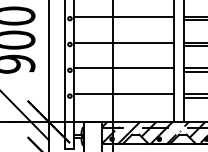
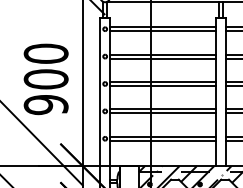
line: (124, 20) -> (163, 58), added
line: (124, 45) -> (163, 85), added
line: (124, 72) -> (163, 113), added
line: (124, 97) -> (163, 140), added

